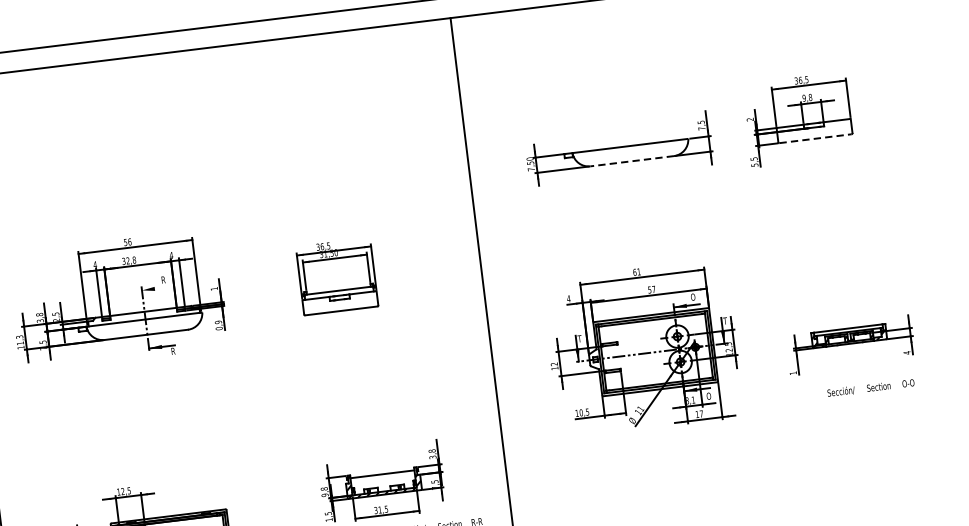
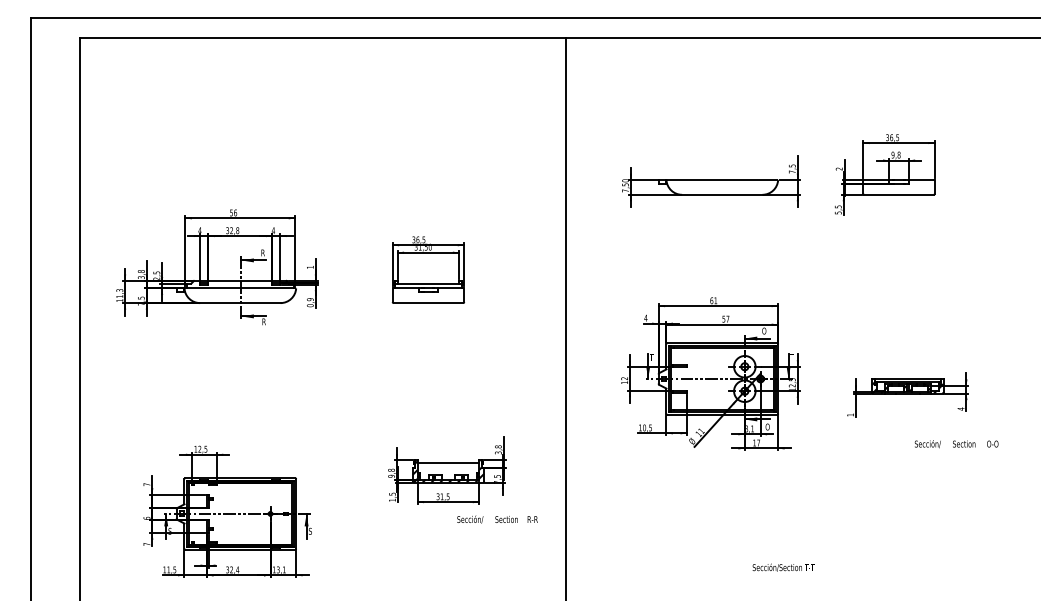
line: (815, 138) -> (899, 194), dashed -> solid
line: (631, 160) -> (721, 194), dashed -> solid
line: (154, 289) -> (253, 260), added
text: (870, 388) -> (956, 444), moved

